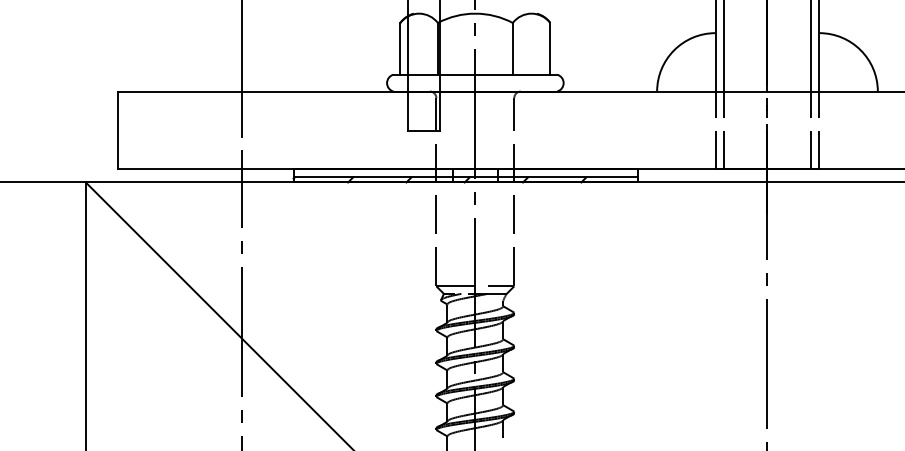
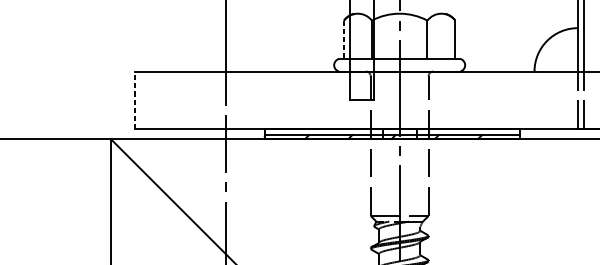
line: (400, 48) -> (344, 39), solid -> dashed
line: (118, 130) -> (134, 100), solid -> dashed

